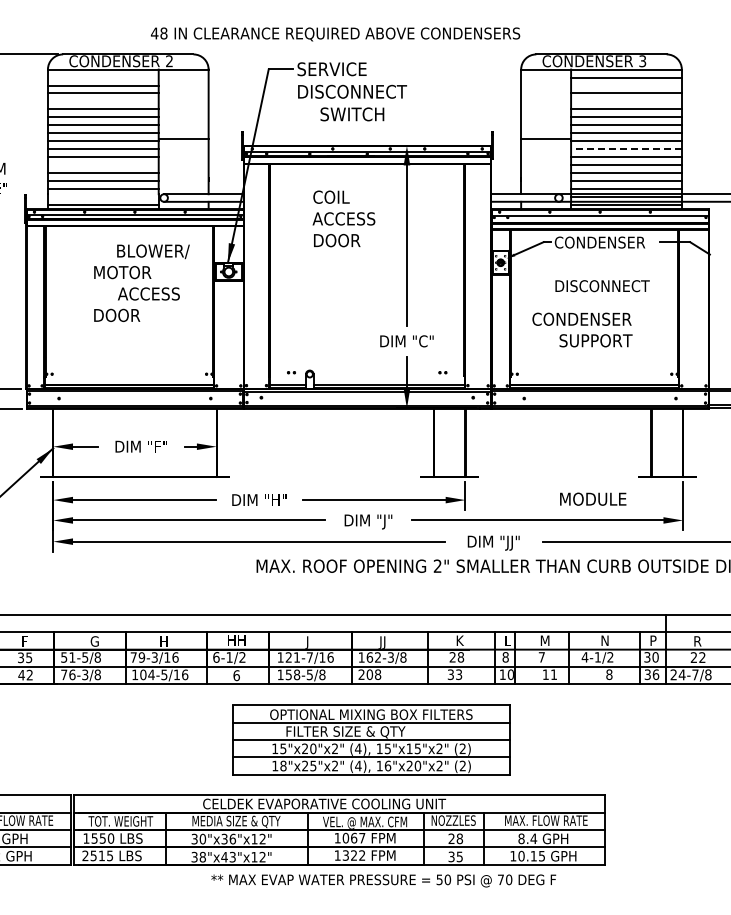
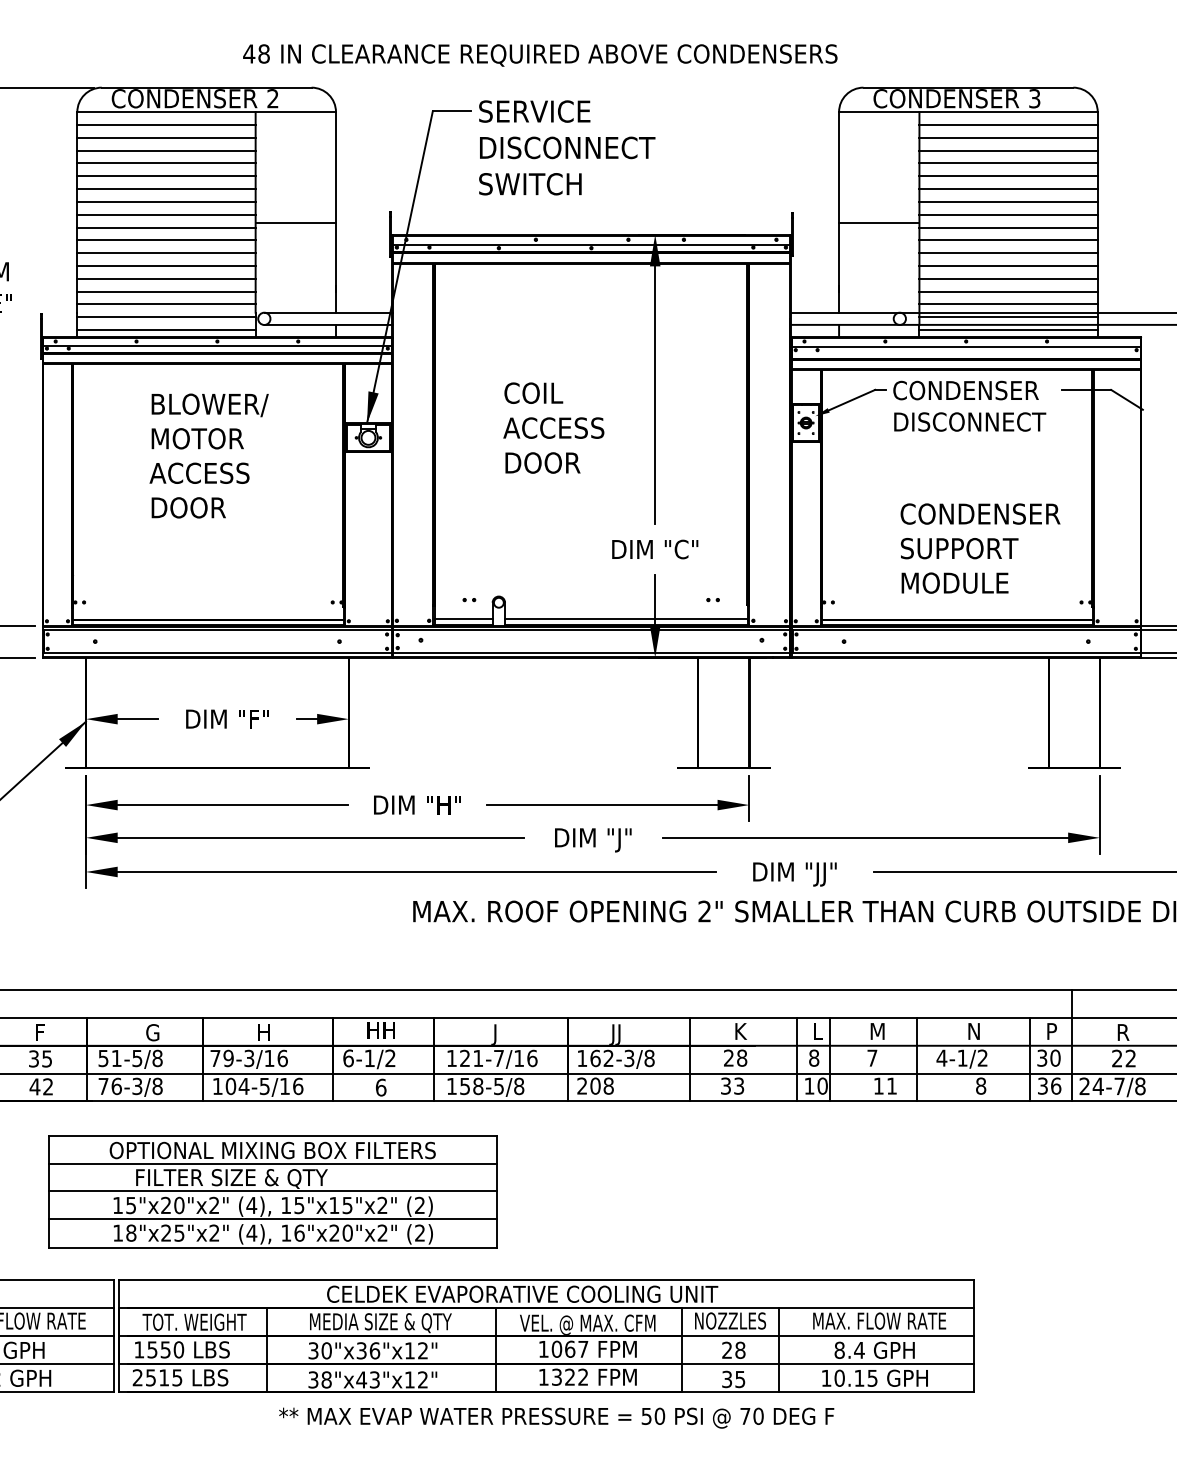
line: (102, 77) -> (165, 124), added
line: (626, 85) -> (1008, 137), added
line: (102, 101) -> (165, 163), added
line: (626, 101) -> (1008, 163), added
text: (352, 114) -> (530, 184), moved
line: (625, 149) -> (1007, 240), dashed -> solid
line: (102, 165) -> (165, 266), added
line: (102, 197) -> (165, 317), added
text: (343, 218) -> (553, 427), moved
text: (153, 251) -> (210, 404), moved
text: (602, 286) -> (969, 422), moved
text: (148, 293) -> (198, 472), moved
text: (581, 318) -> (979, 512), moved
text: (593, 498) -> (955, 581), moved
part: (371, 739) -> (272, 1190), moved
text: (383, 880) -> (556, 1417), moved

